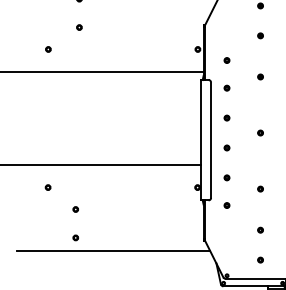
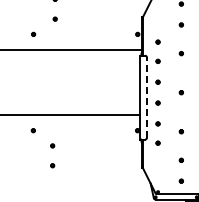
line: (210, 139) -> (146, 97), solid -> dashed
line: (112, 250) -> (78, 174), removed

